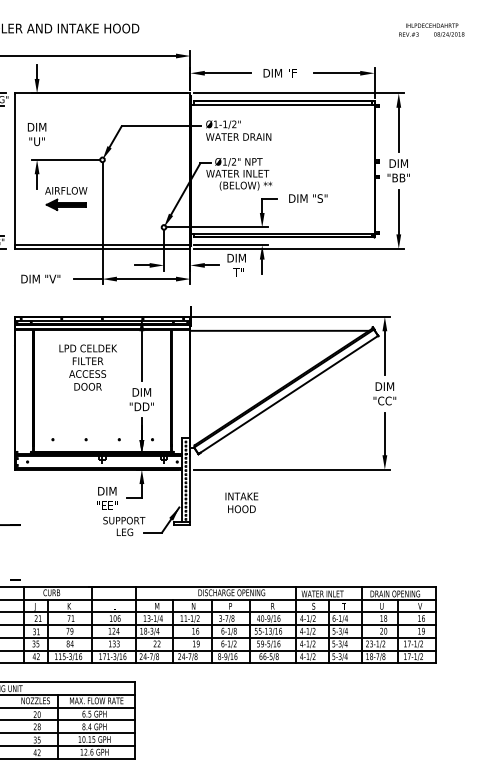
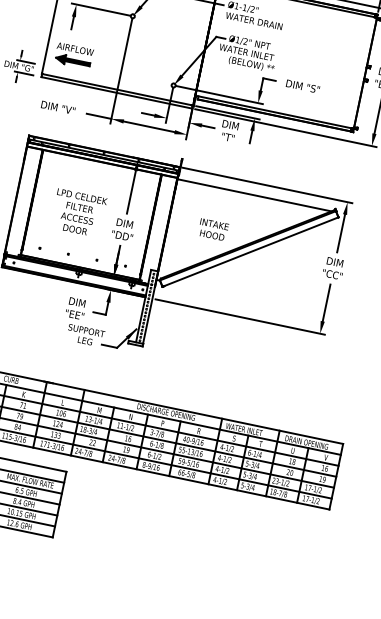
part: (66, 199) -> (74, 56), moved
text: (87, 367) -> (78, 212), moved
text: (241, 502) -> (213, 229), moved

